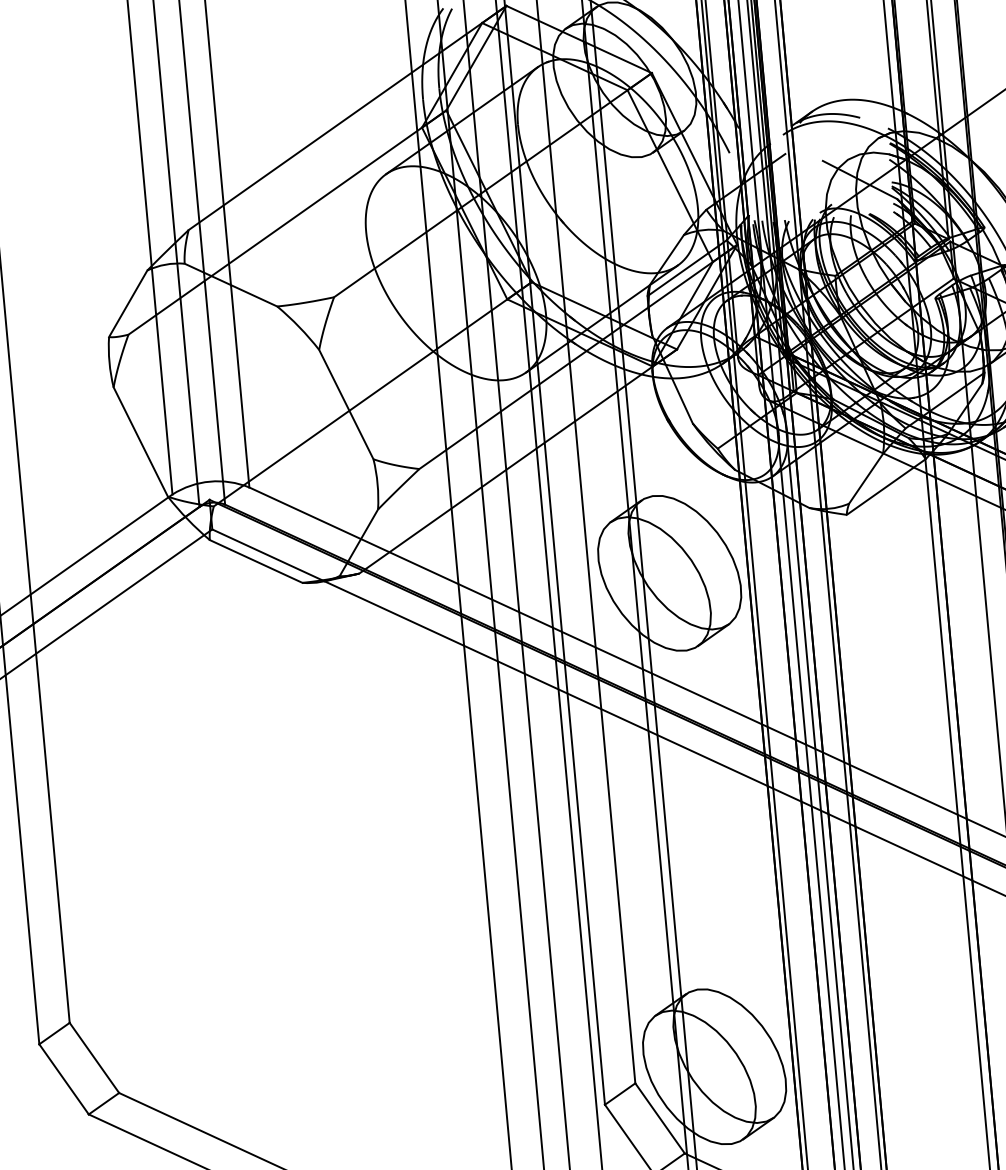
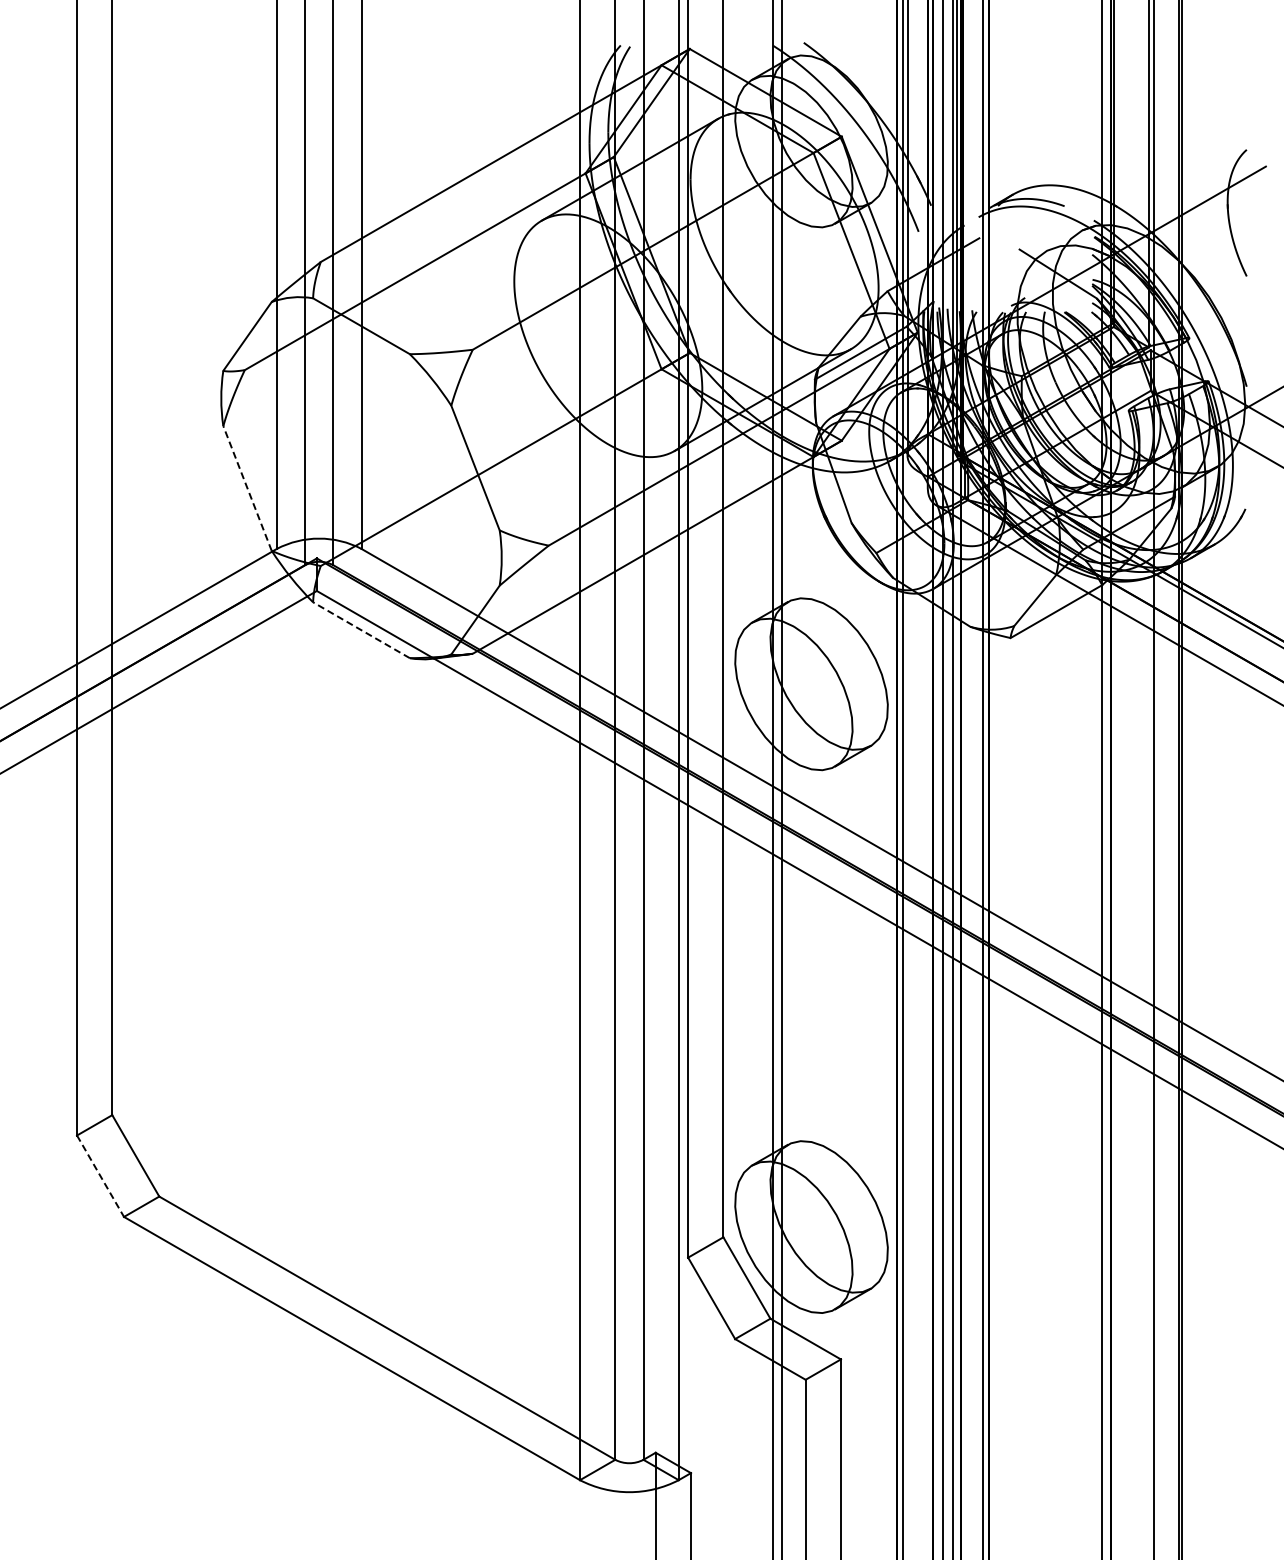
line: (140, 442) -> (247, 488), solid -> dashed
line: (256, 561) -> (361, 630), solid -> dashed
line: (64, 1079) -> (100, 1176), solid -> dashed

